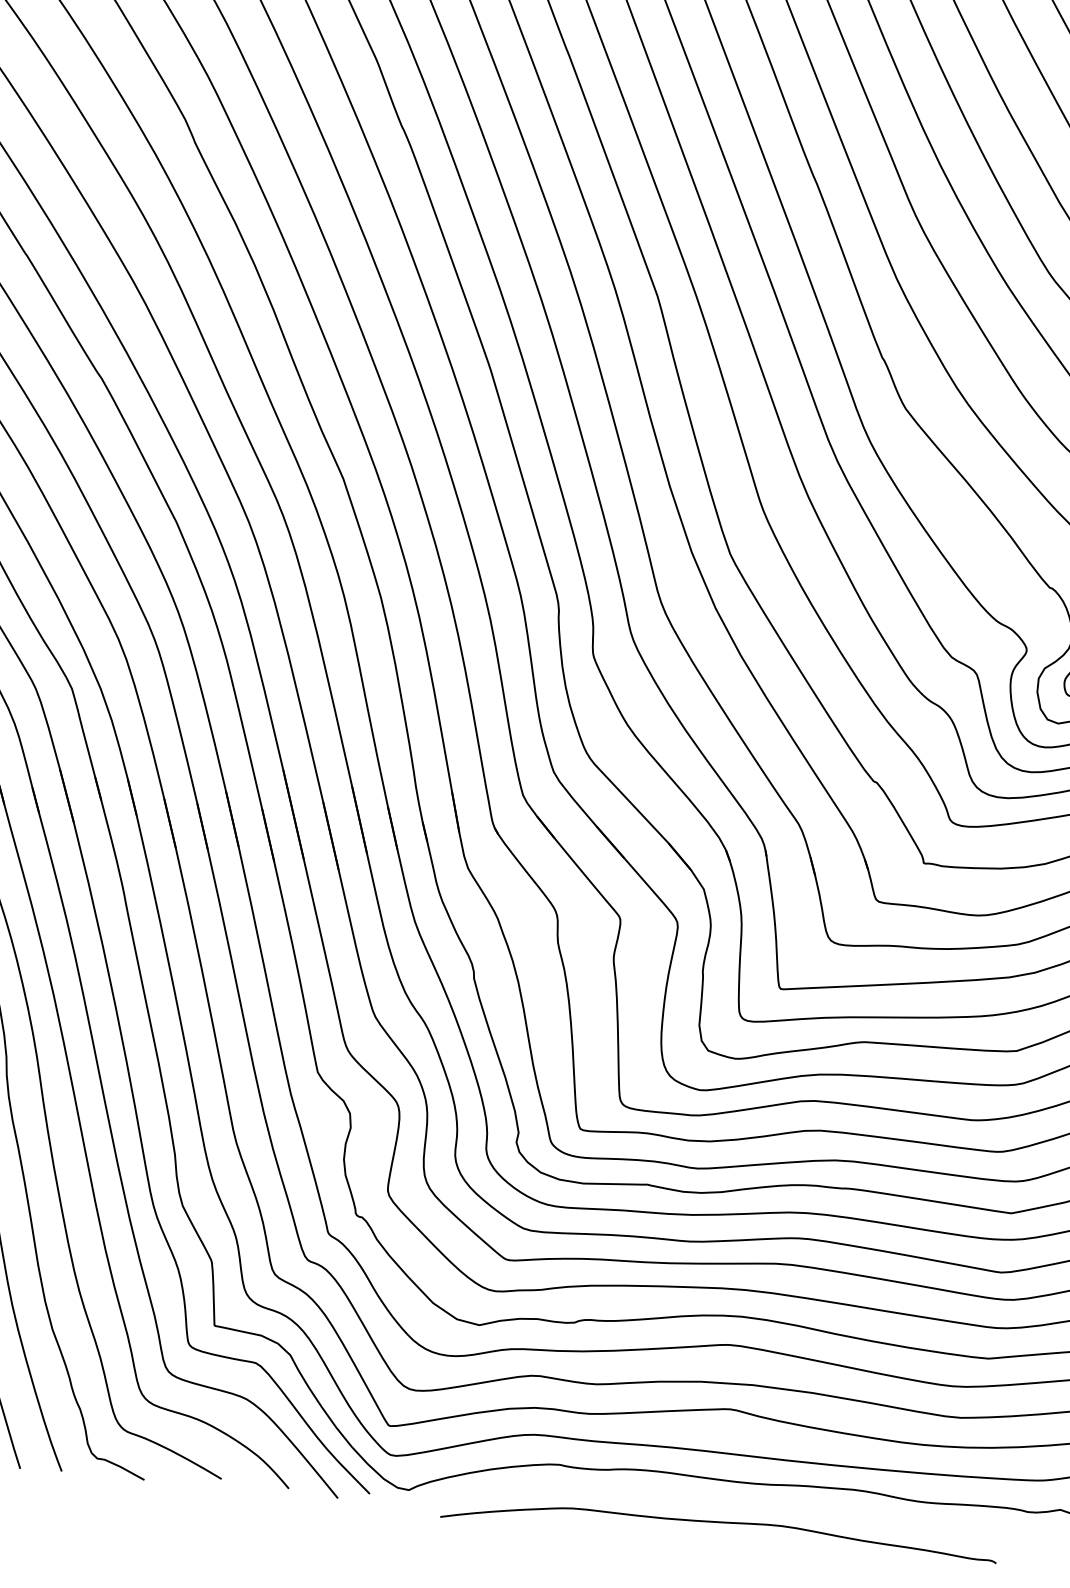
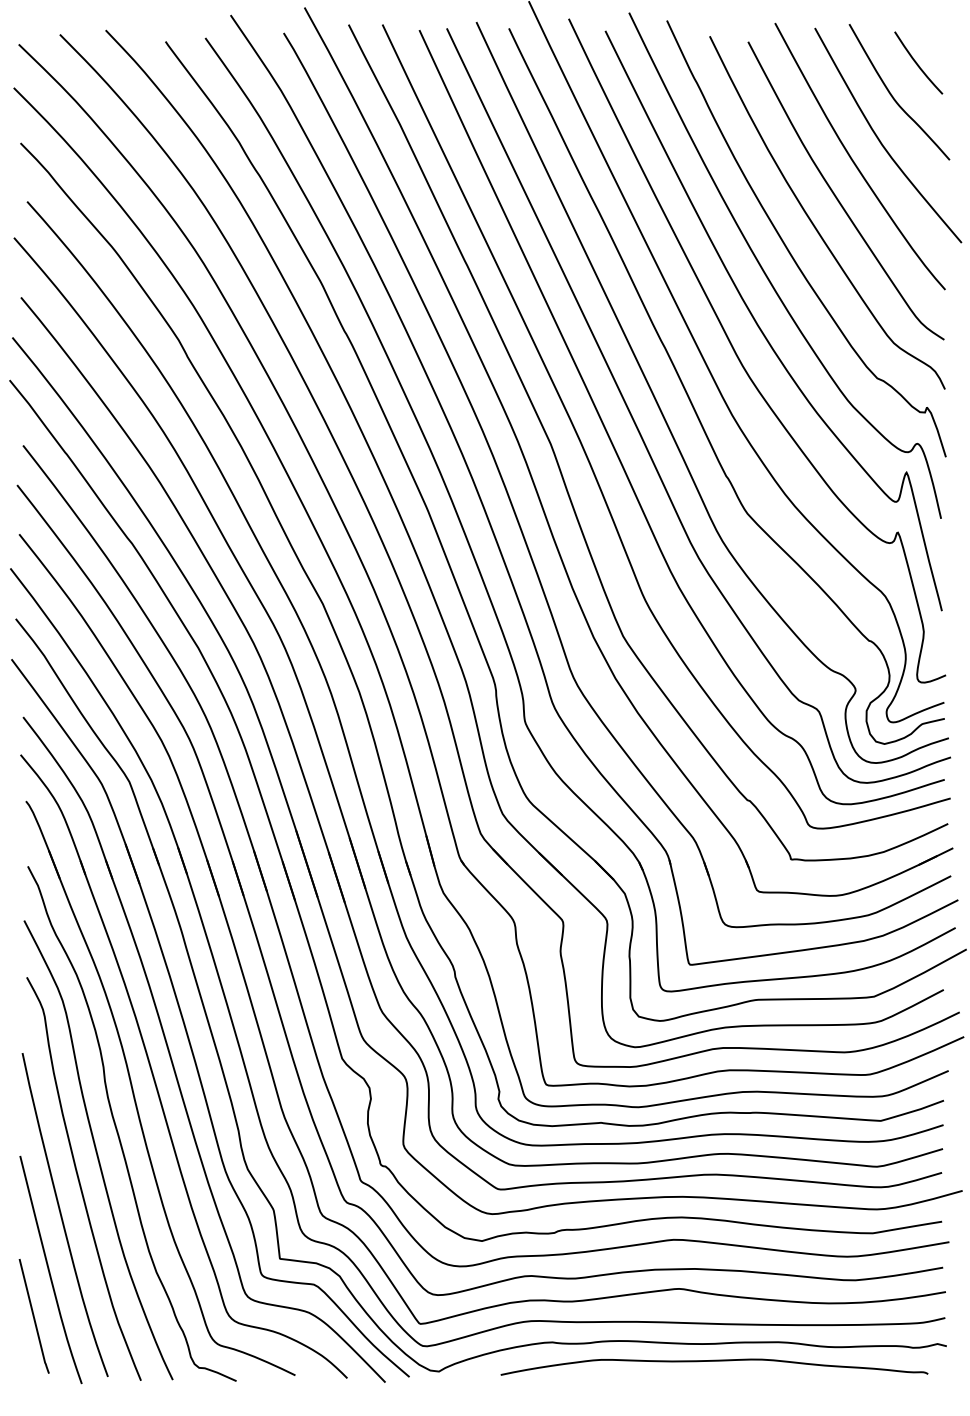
curve: (719, 1523) -> (714, 1361), moved

